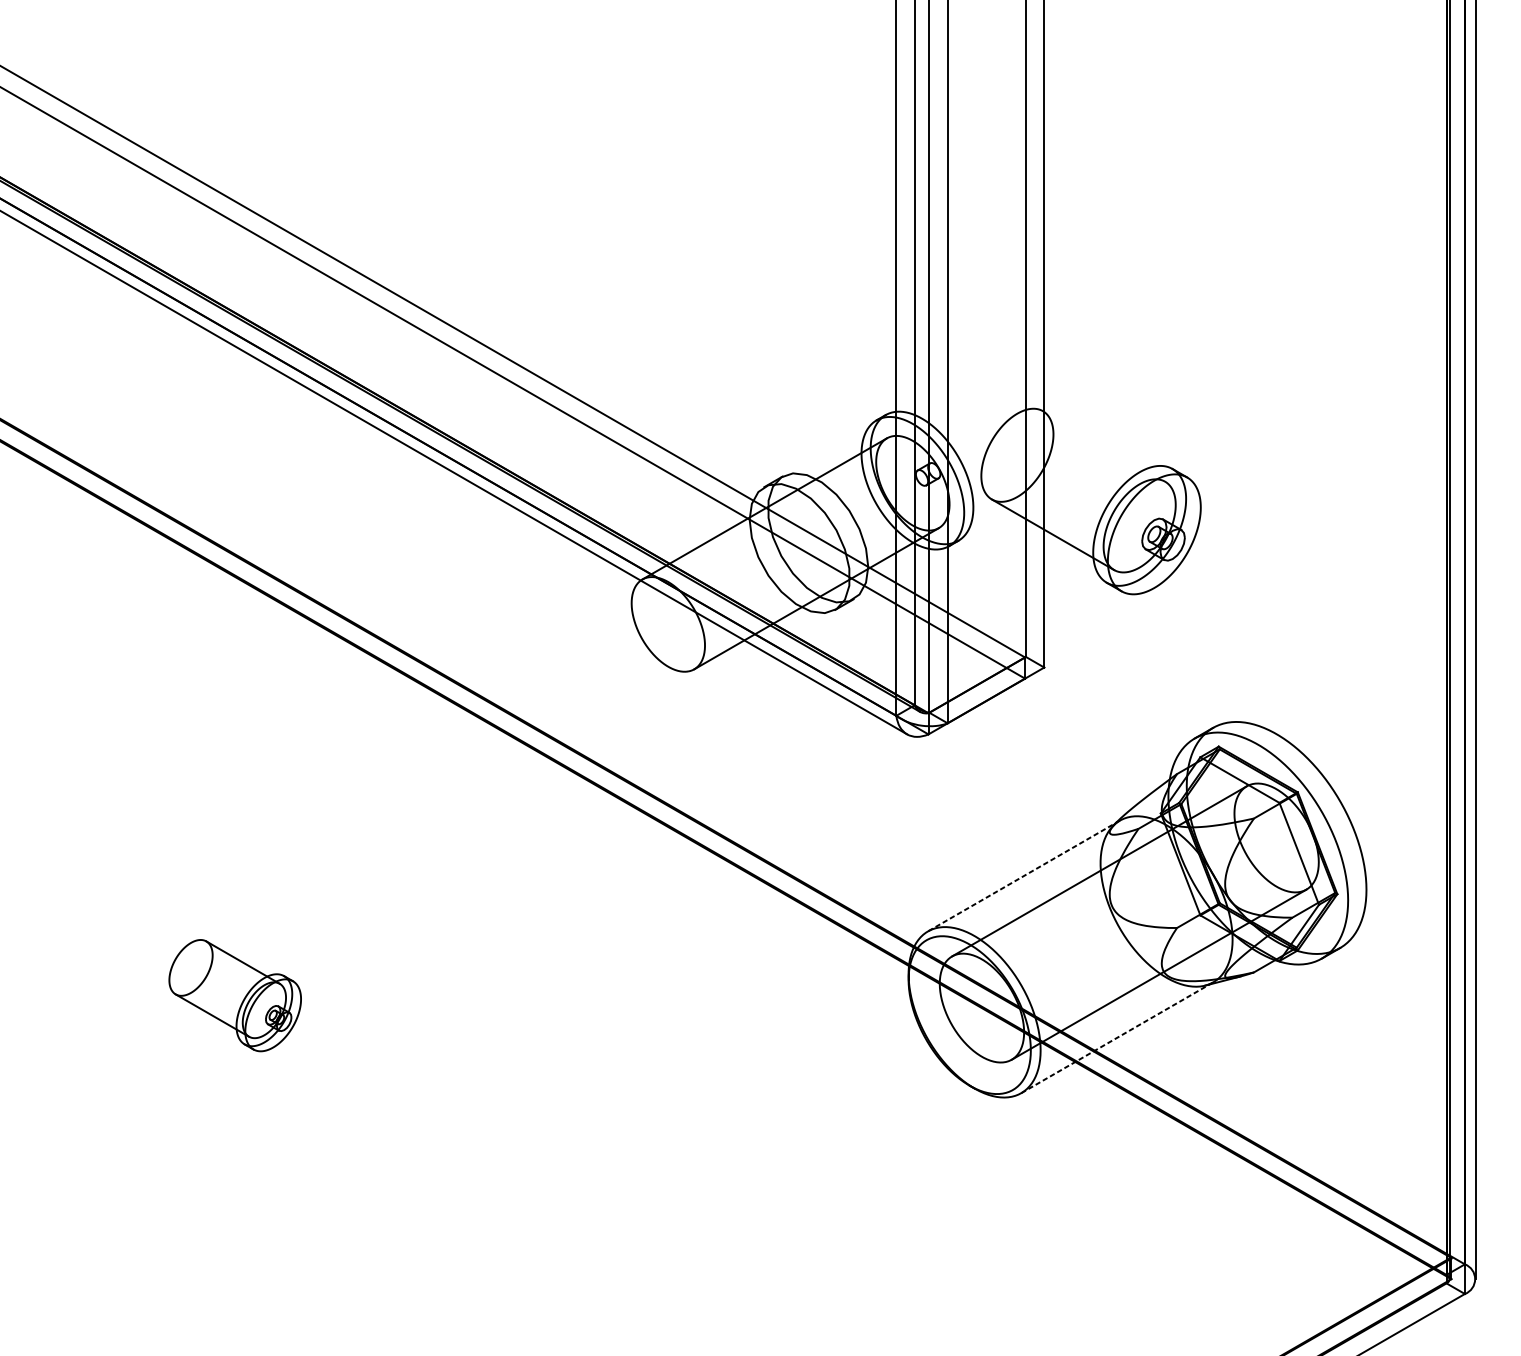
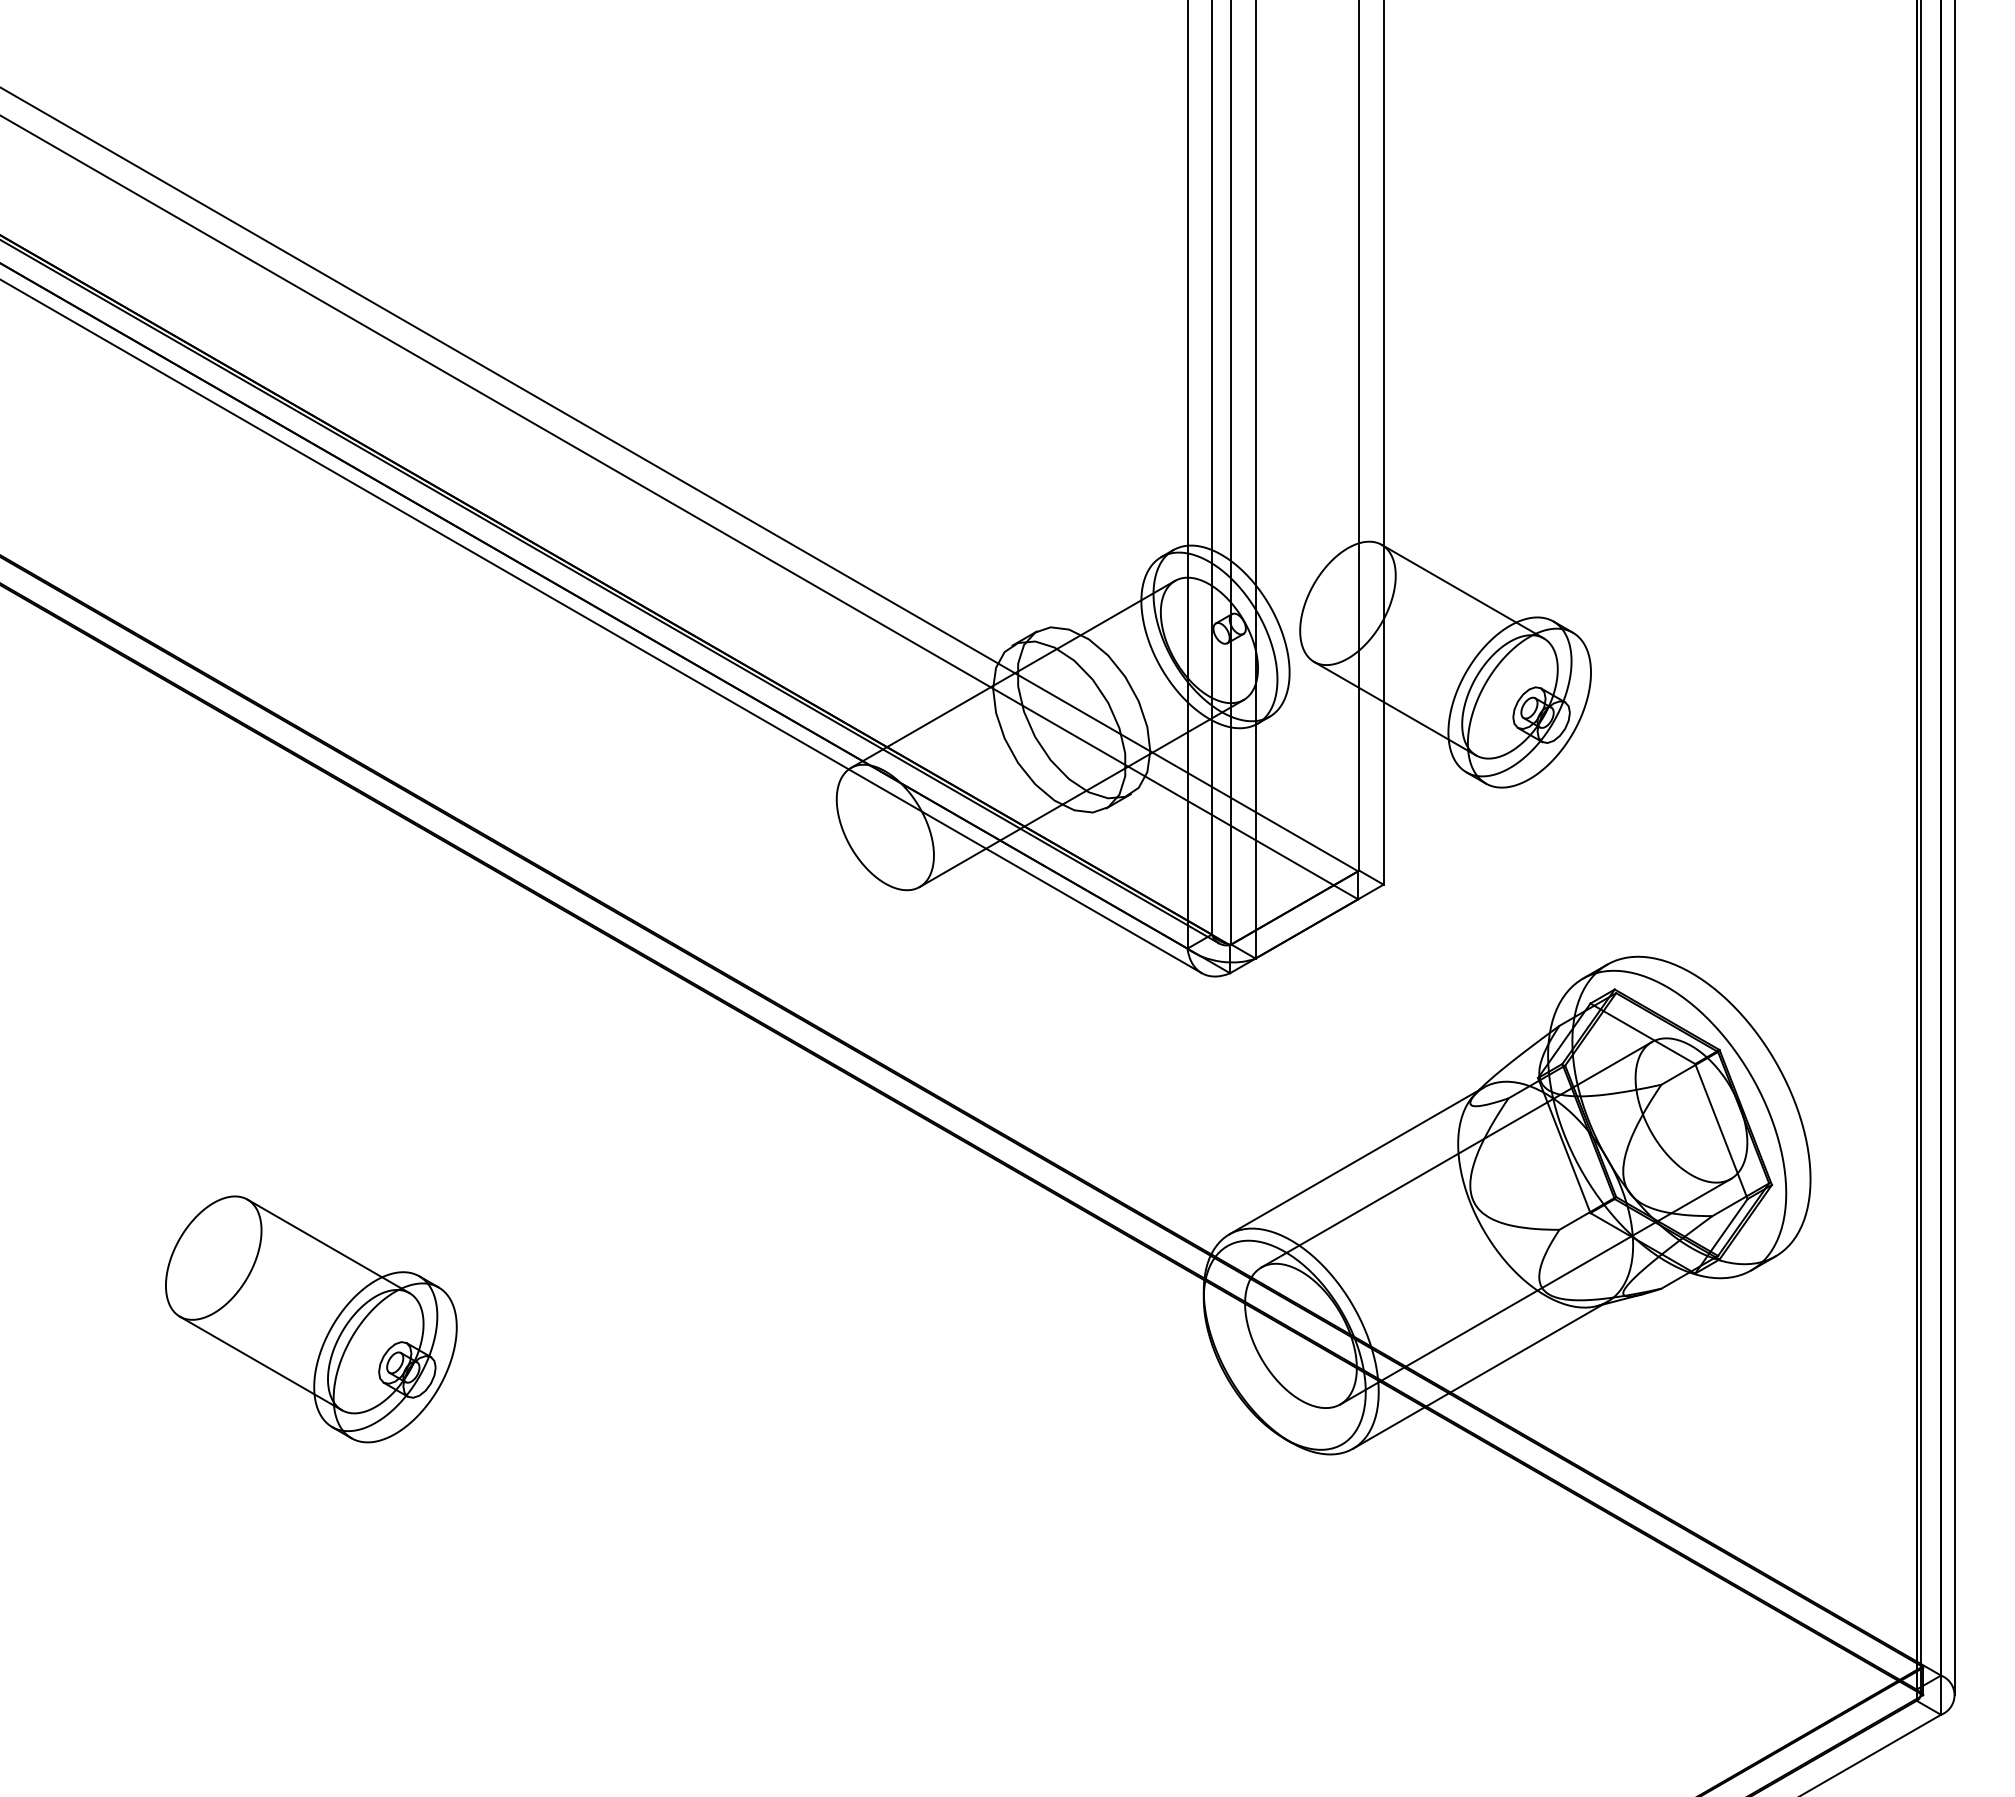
line: (1103, 446) -> (1462, 591), added
line: (1023, 875) -> (1356, 1160), dashed -> solid
part: (235, 995) -> (311, 1319), size x1.67
line: (1117, 1037) -> (1480, 1375), dashed -> solid

